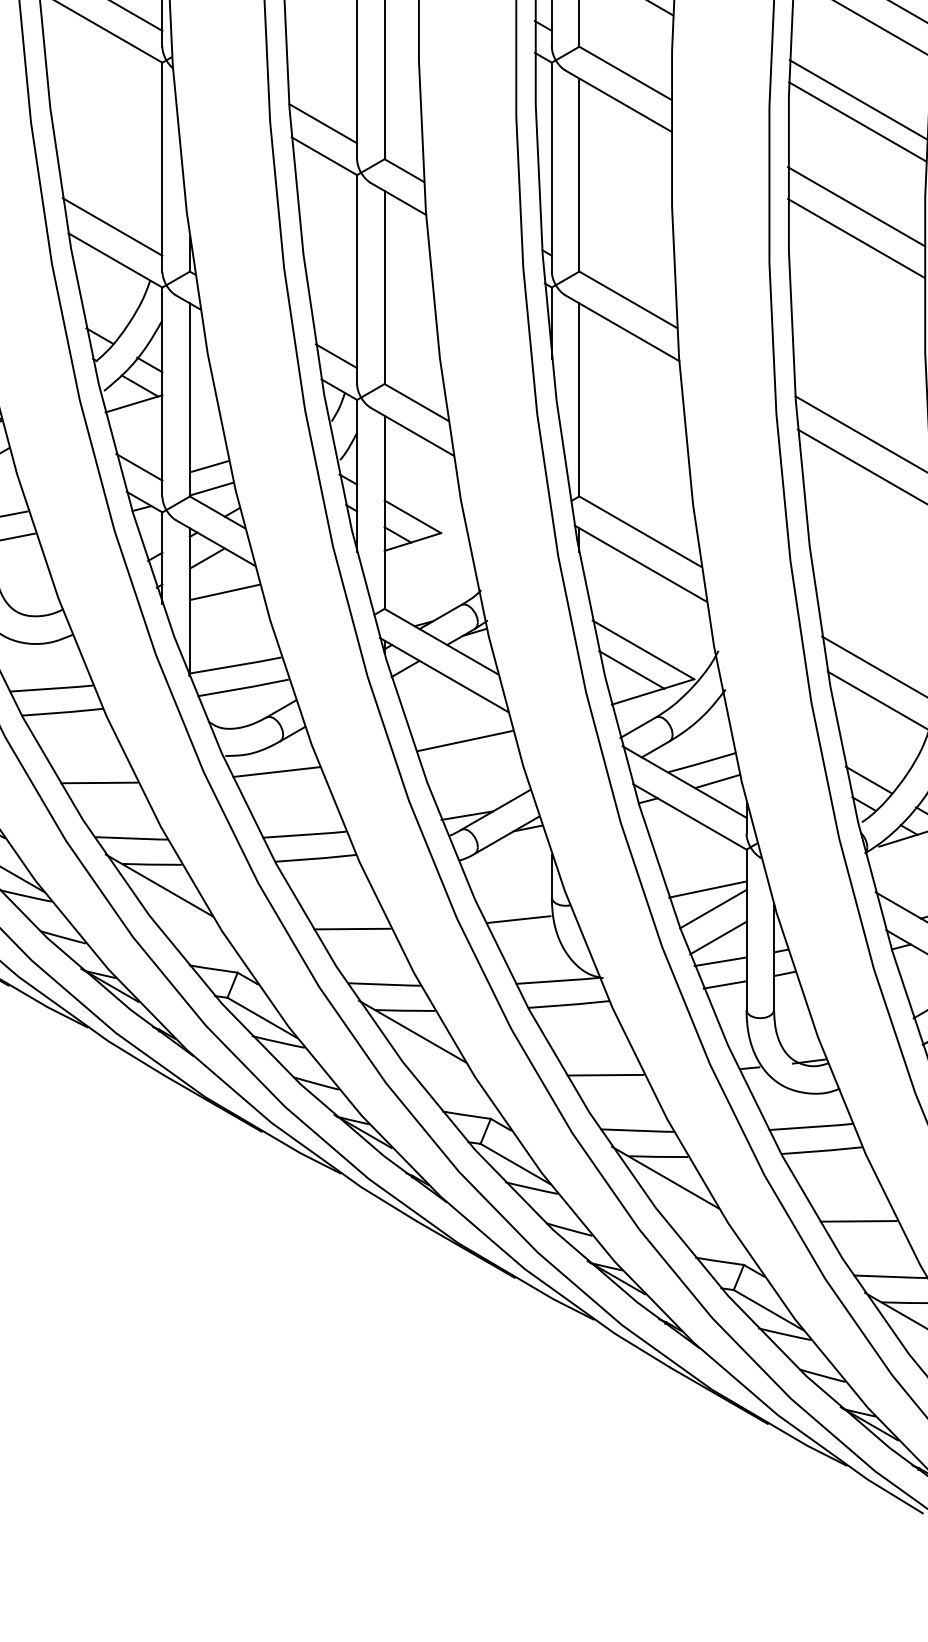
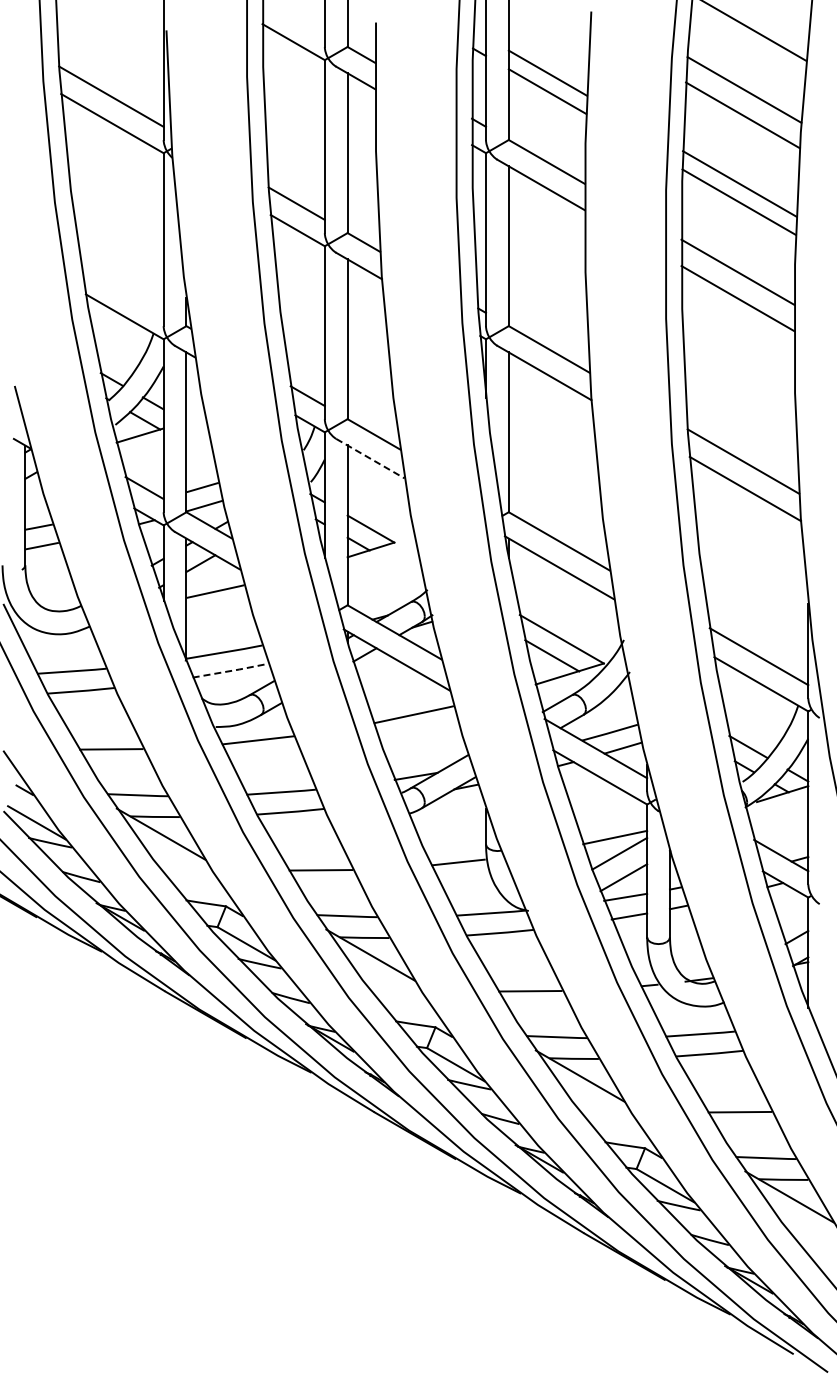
line: (112, 226) -> (122, 288), removed
line: (412, 431) -> (370, 458), solid -> dashed
line: (244, 687) -> (231, 670), solid -> dashed

